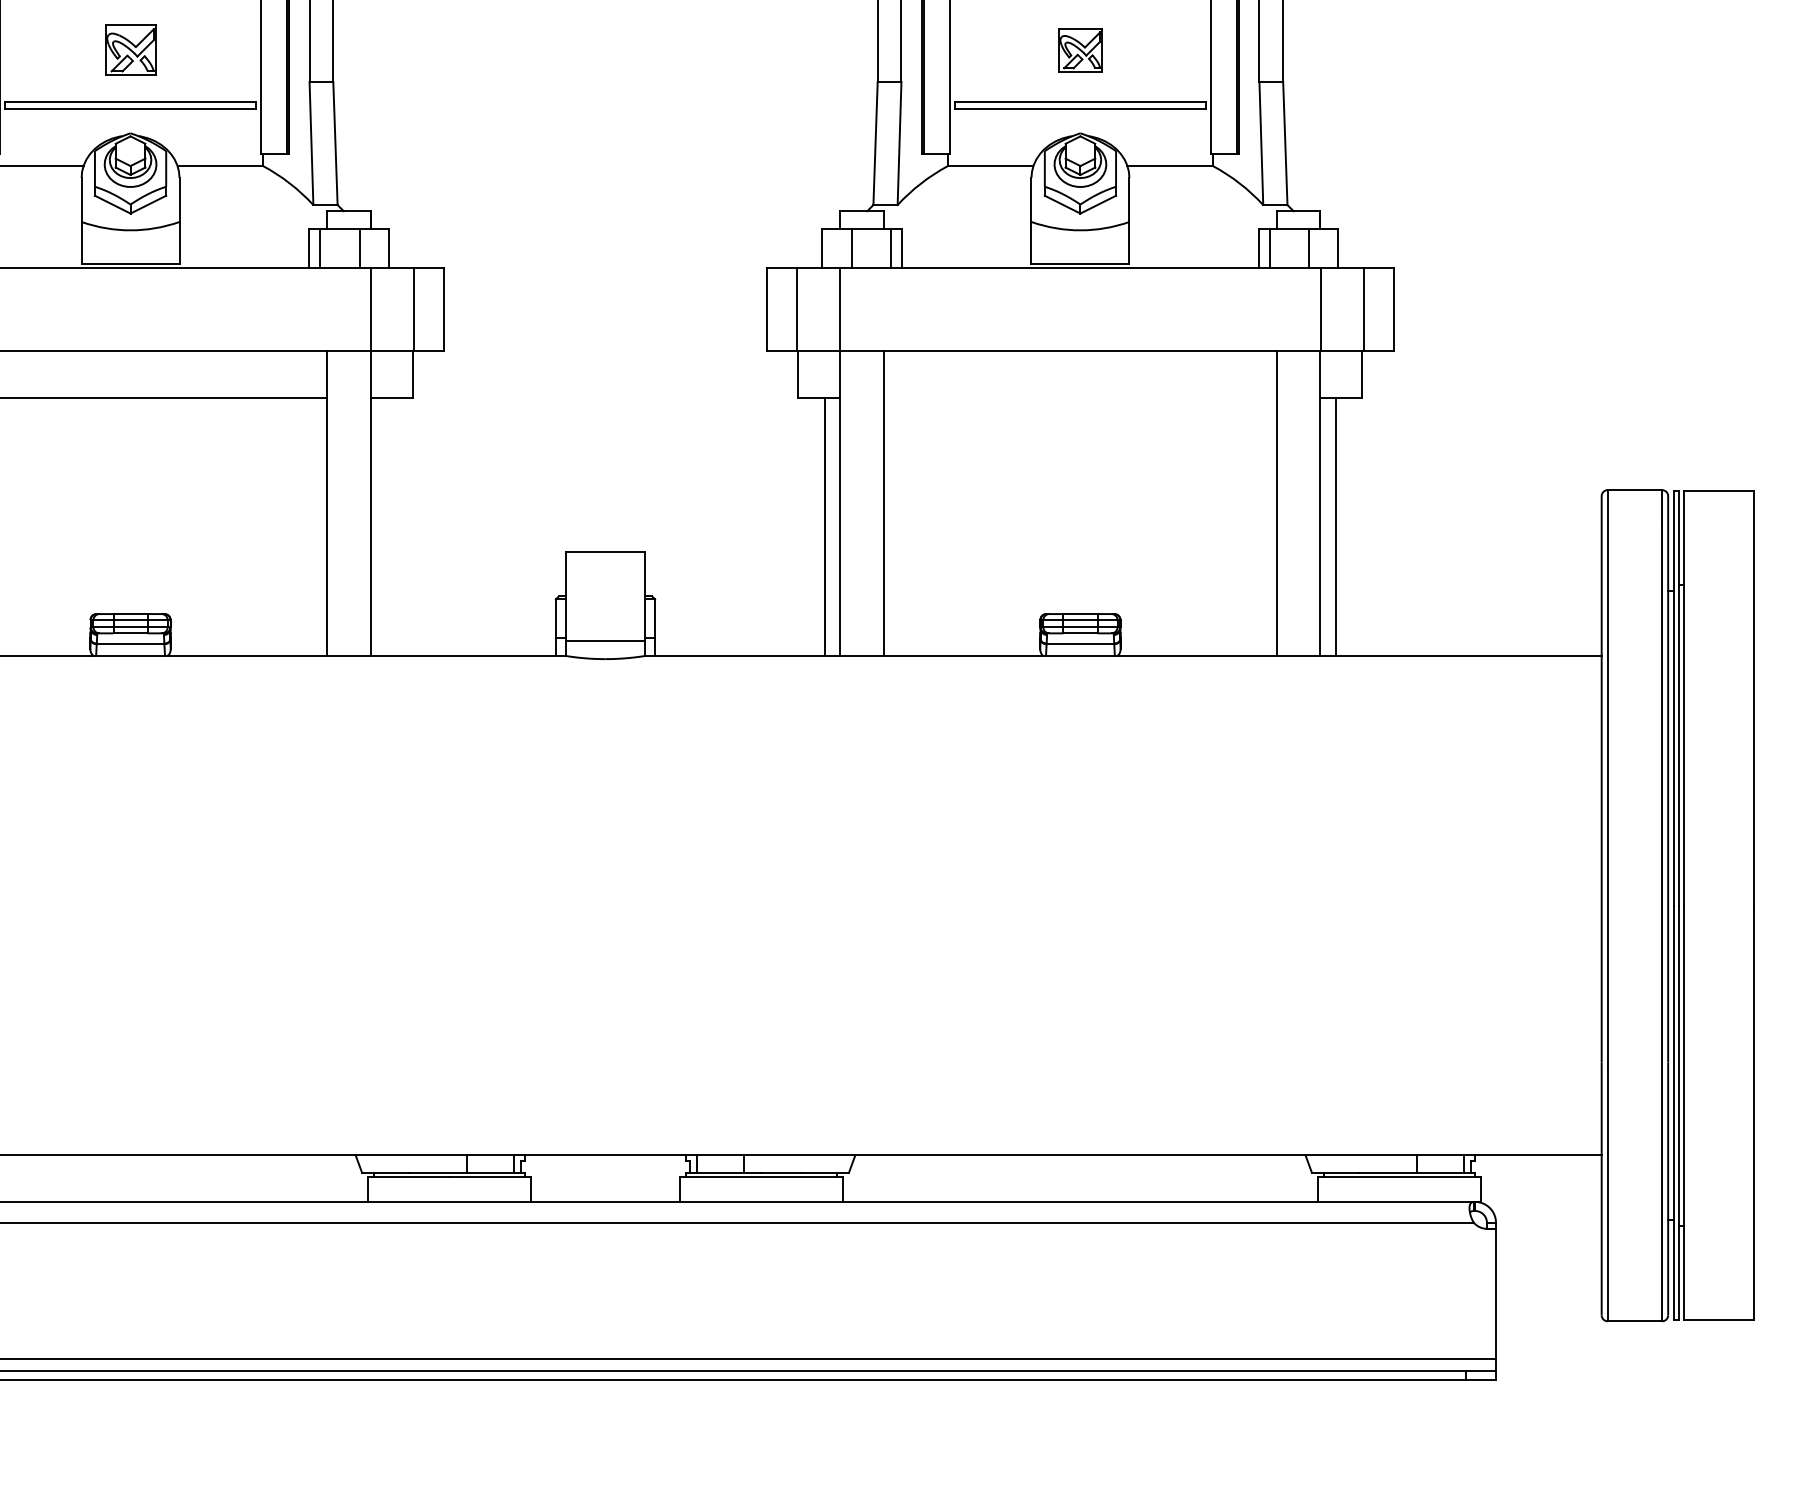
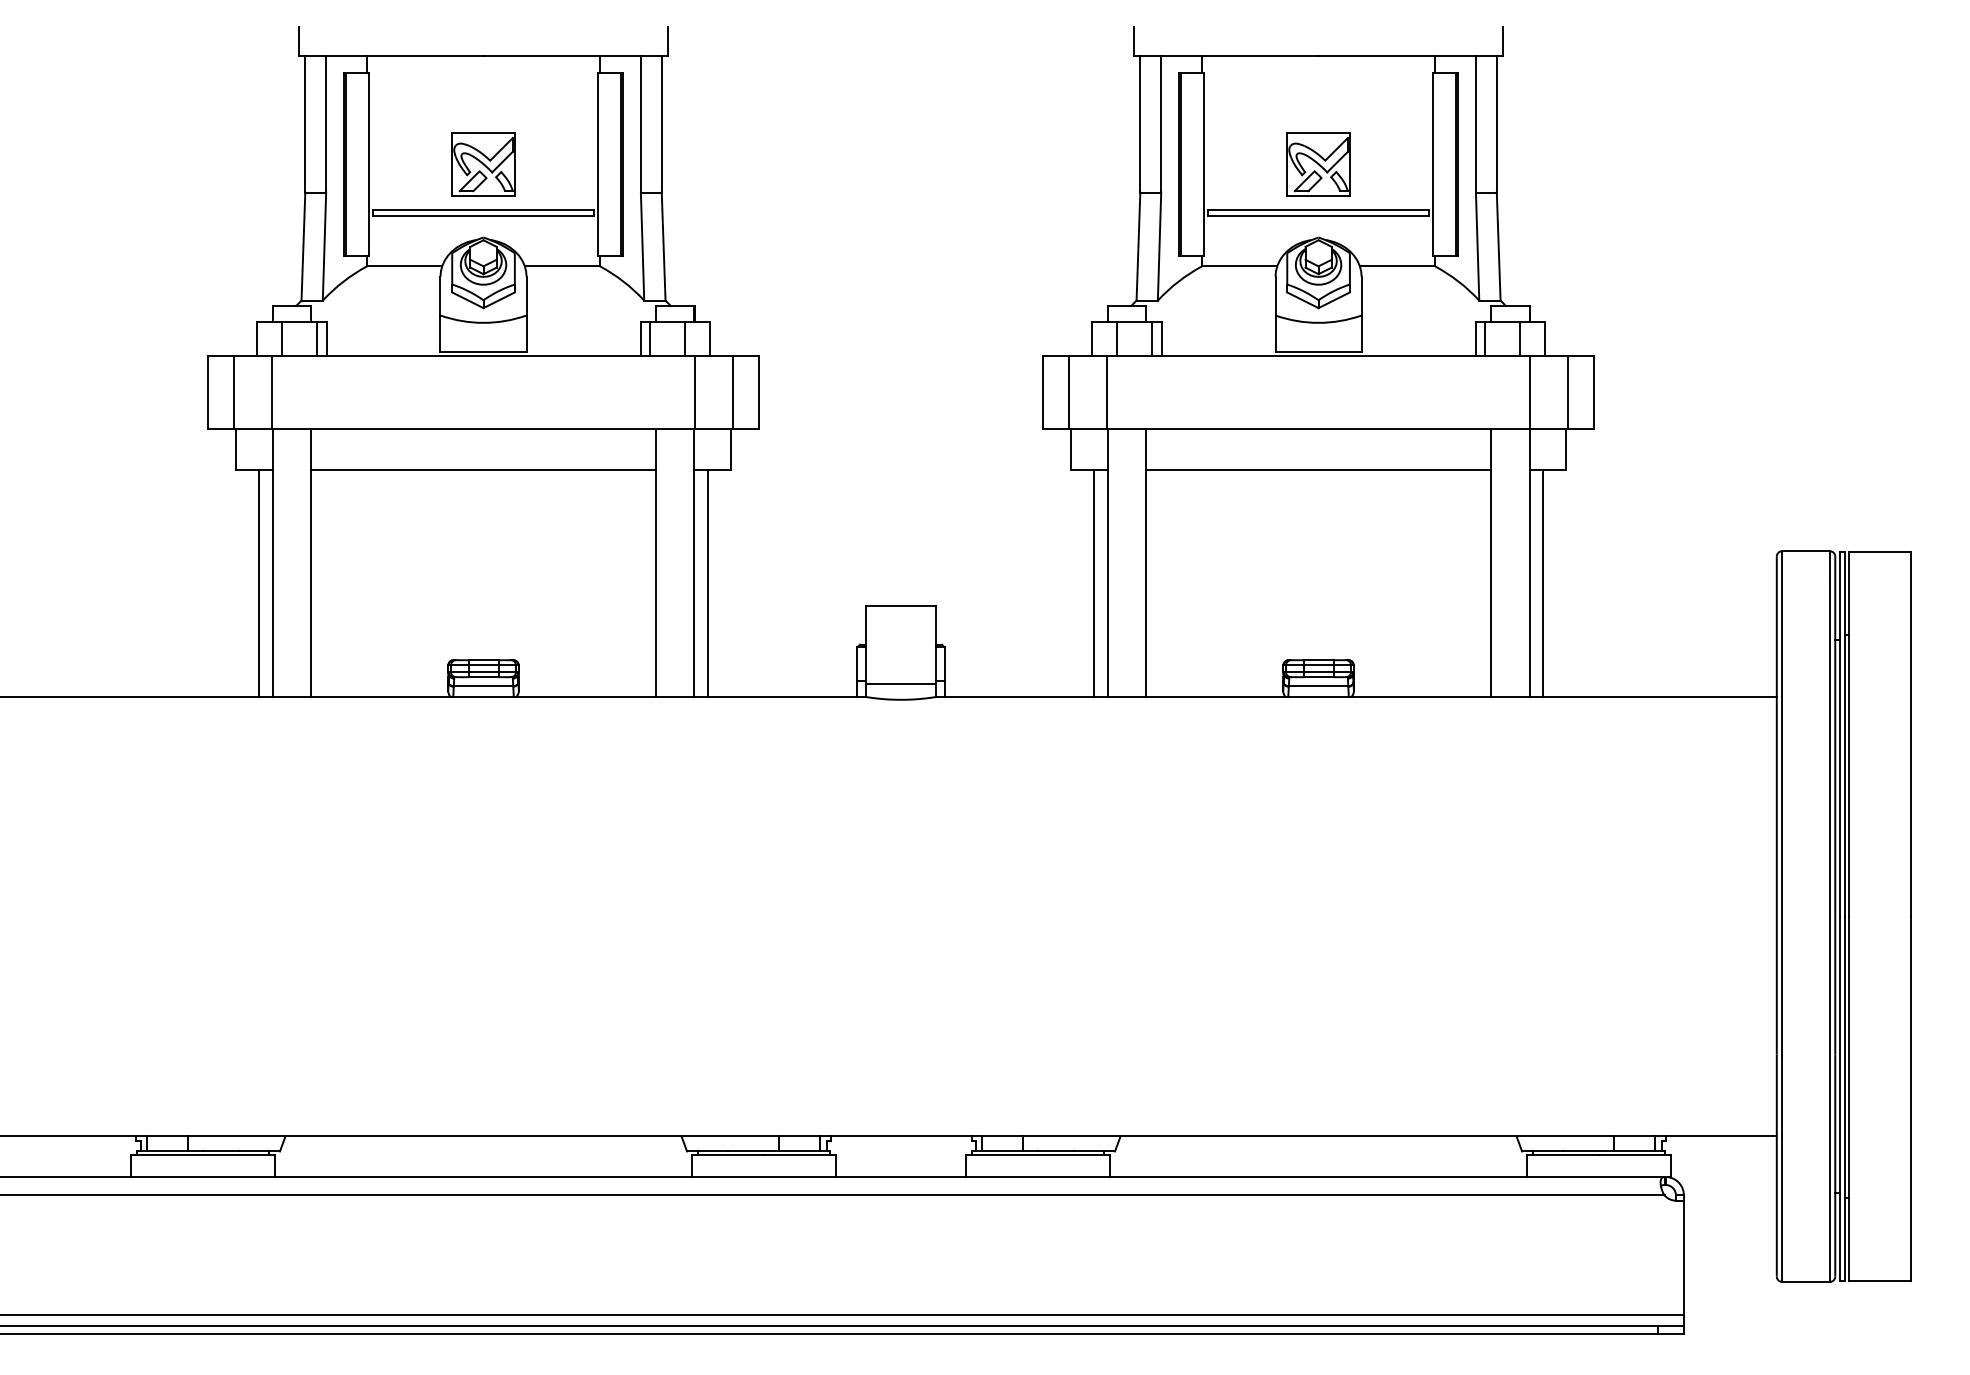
part: (130, 50) -> (483, 164), size x1.43
part: (1080, 50) -> (1318, 164), size x1.67
line: (1080, 398) -> (1318, 470), added
line: (385, 526) -> (707, 583), added

